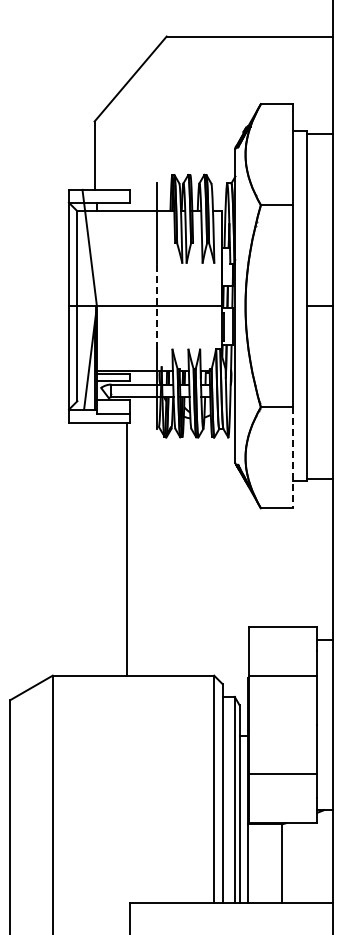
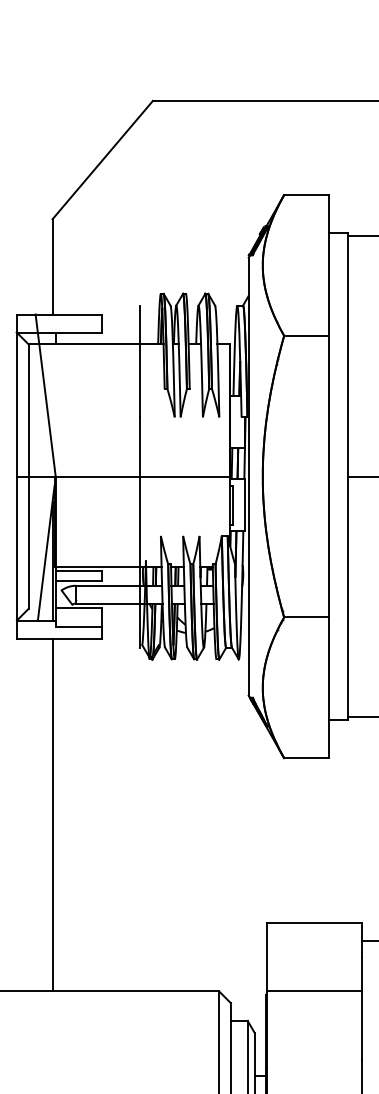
line: (157, 306) -> (140, 477), dashed -> solid
line: (293, 457) -> (329, 687), dashed -> solid
line: (126, 548) -> (52, 814), moved

